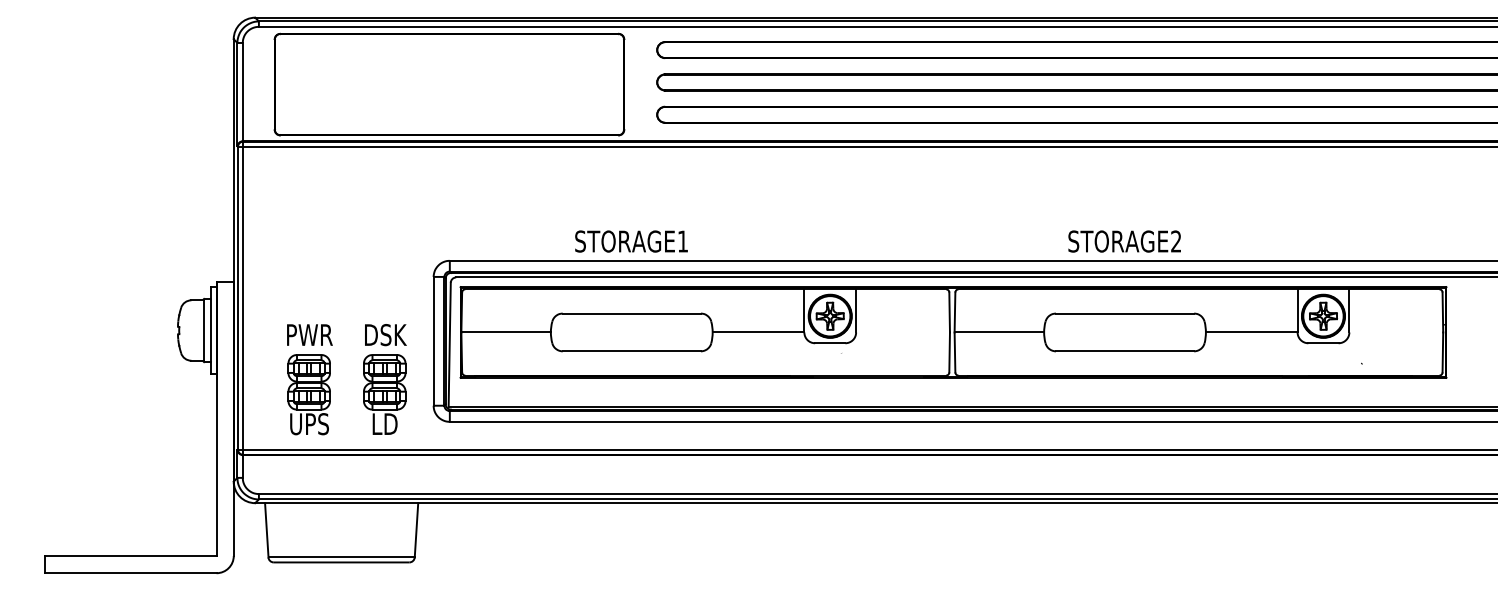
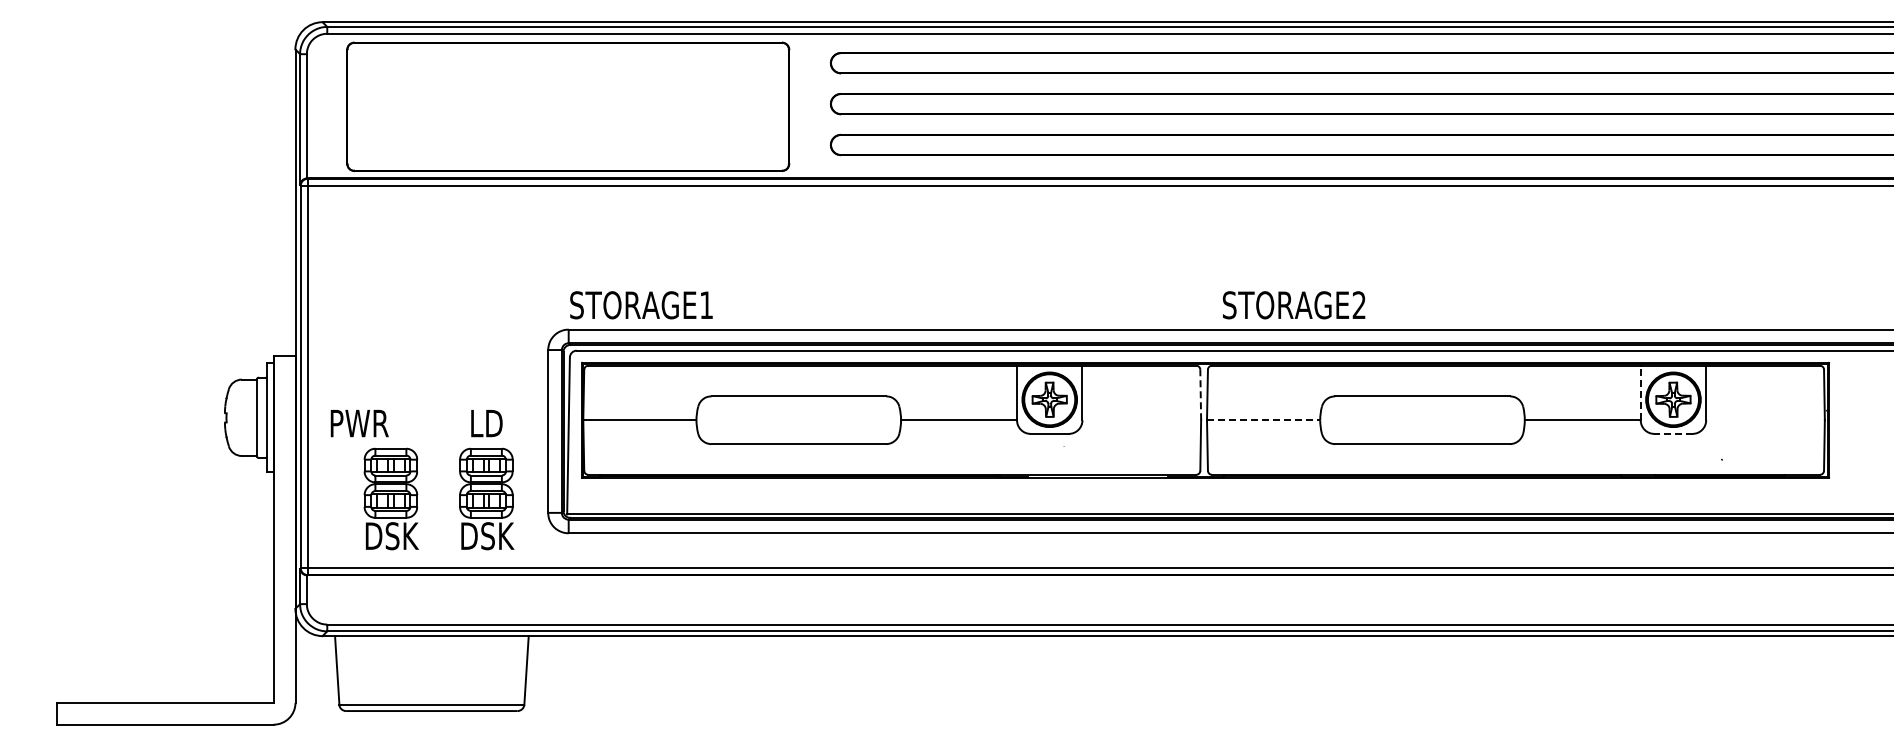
text: (631, 241) -> (641, 305), moved
text: (1125, 241) -> (1294, 305), moved
line: (1297, 310) -> (1640, 392), solid -> dashed
line: (949, 312) -> (1200, 394), solid -> dashed
line: (999, 332) -> (1263, 420), solid -> dashed
text: (309, 335) -> (359, 423), moved
text: (385, 335) -> (487, 423), DSK -> LD
line: (1322, 342) -> (1672, 433), solid -> dashed
text: (309, 424) -> (391, 536), UPS -> DSK
text: (385, 424) -> (487, 536), LD -> DSK

